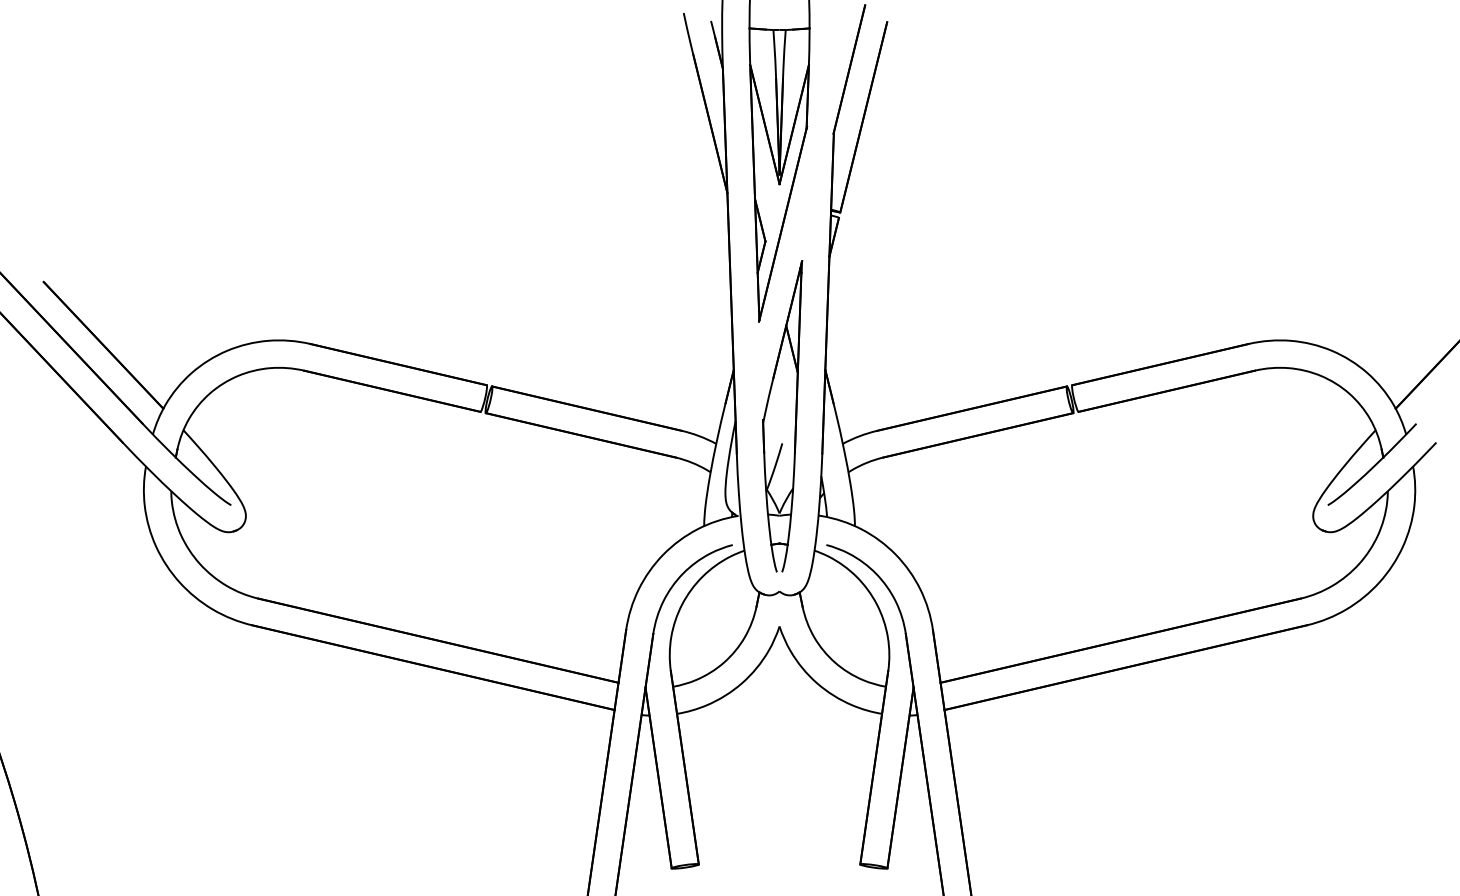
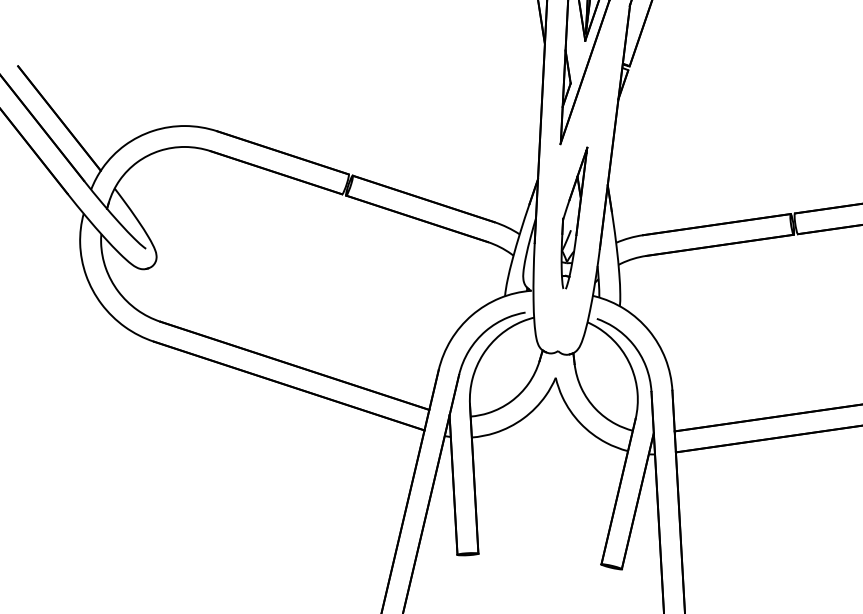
part: (782, 416) -> (572, 217), size x0.6

